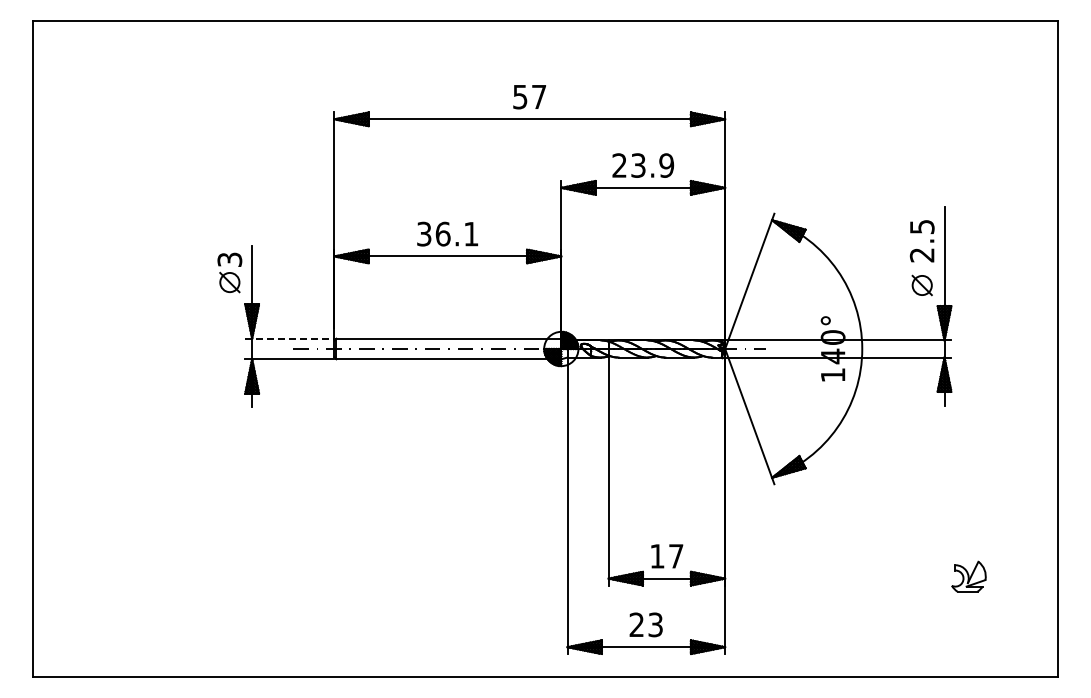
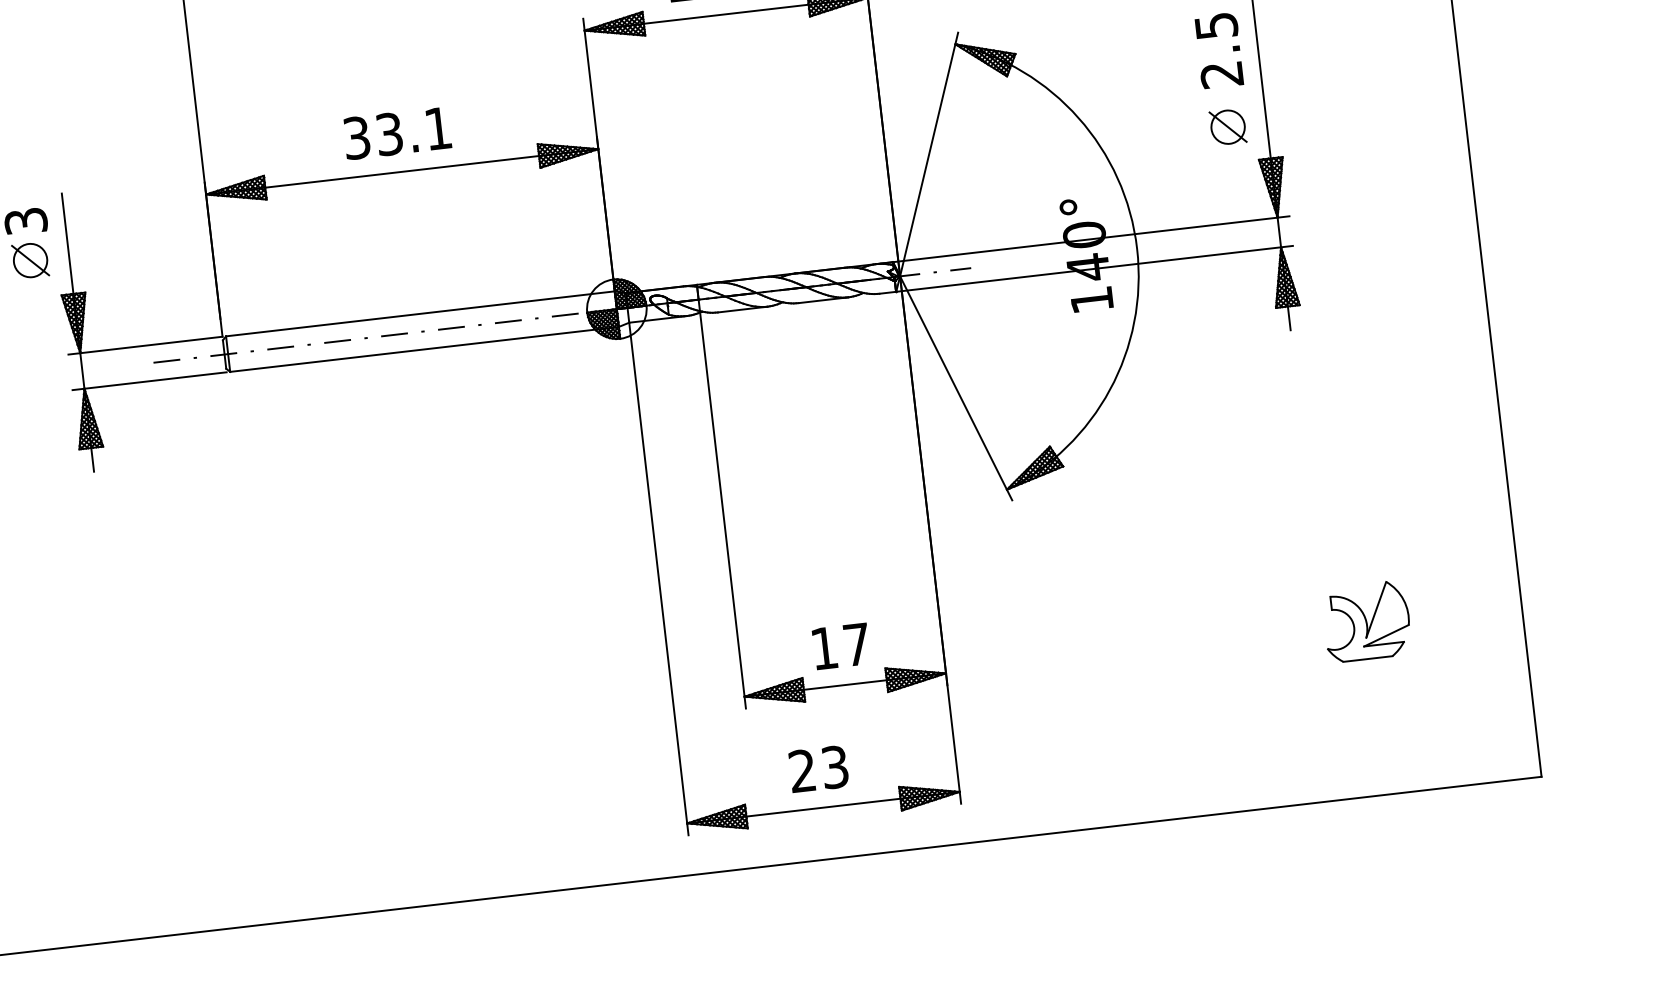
text: (442, 233) -> (388, 133), 36.1 -> 33.1
line: (289, 338) -> (144, 345), dashed -> solid
part: (968, 576) -> (1366, 620), size x1.43

